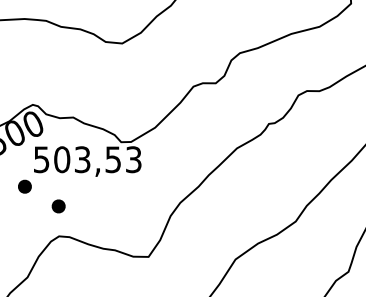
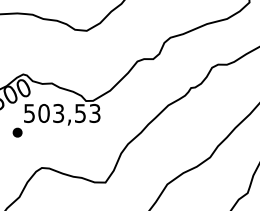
part: (58, 206) -> (41, 146), removed

